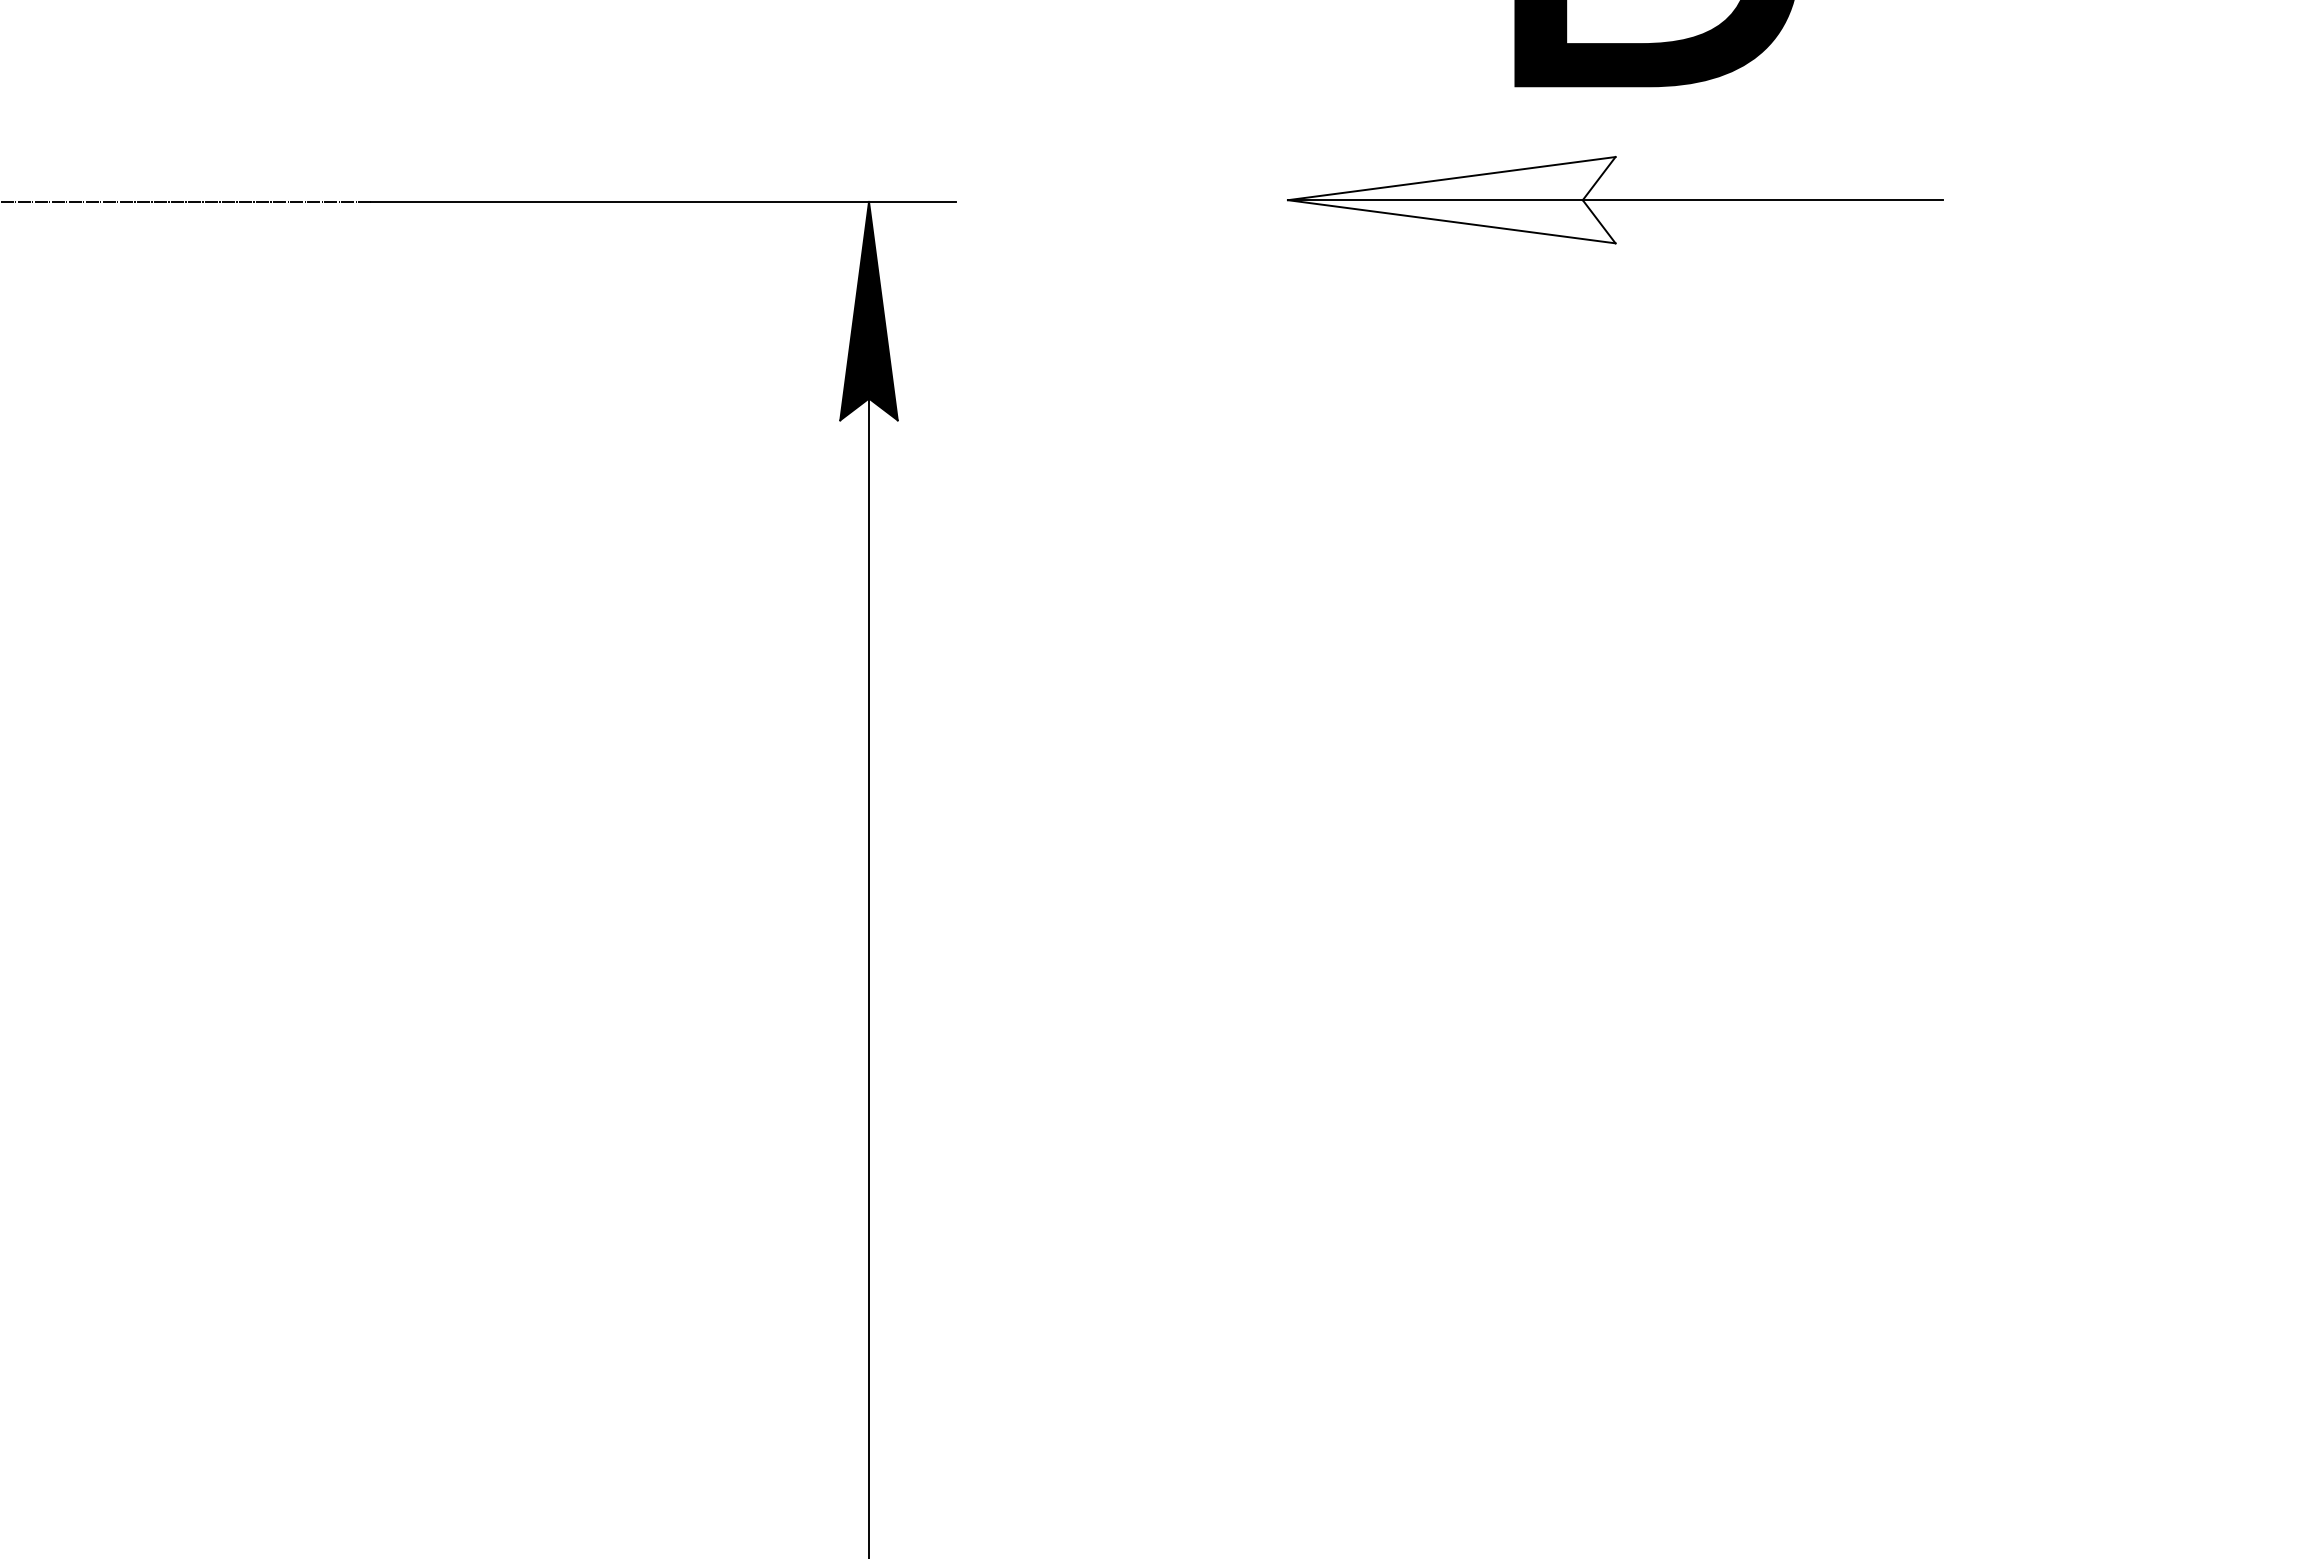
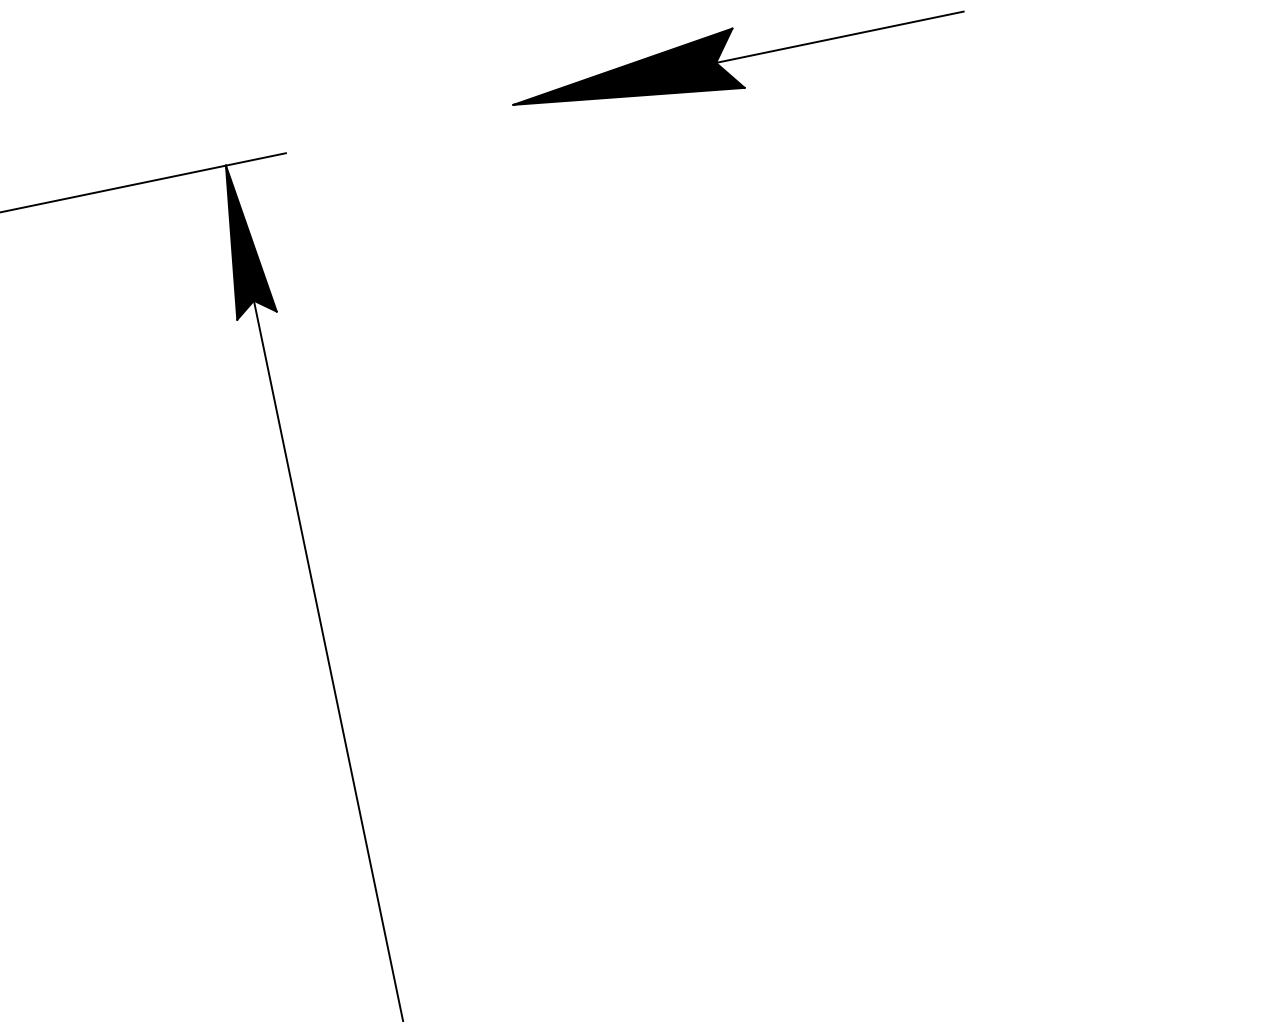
fill: (1451, 200) -> (625, 81), added

